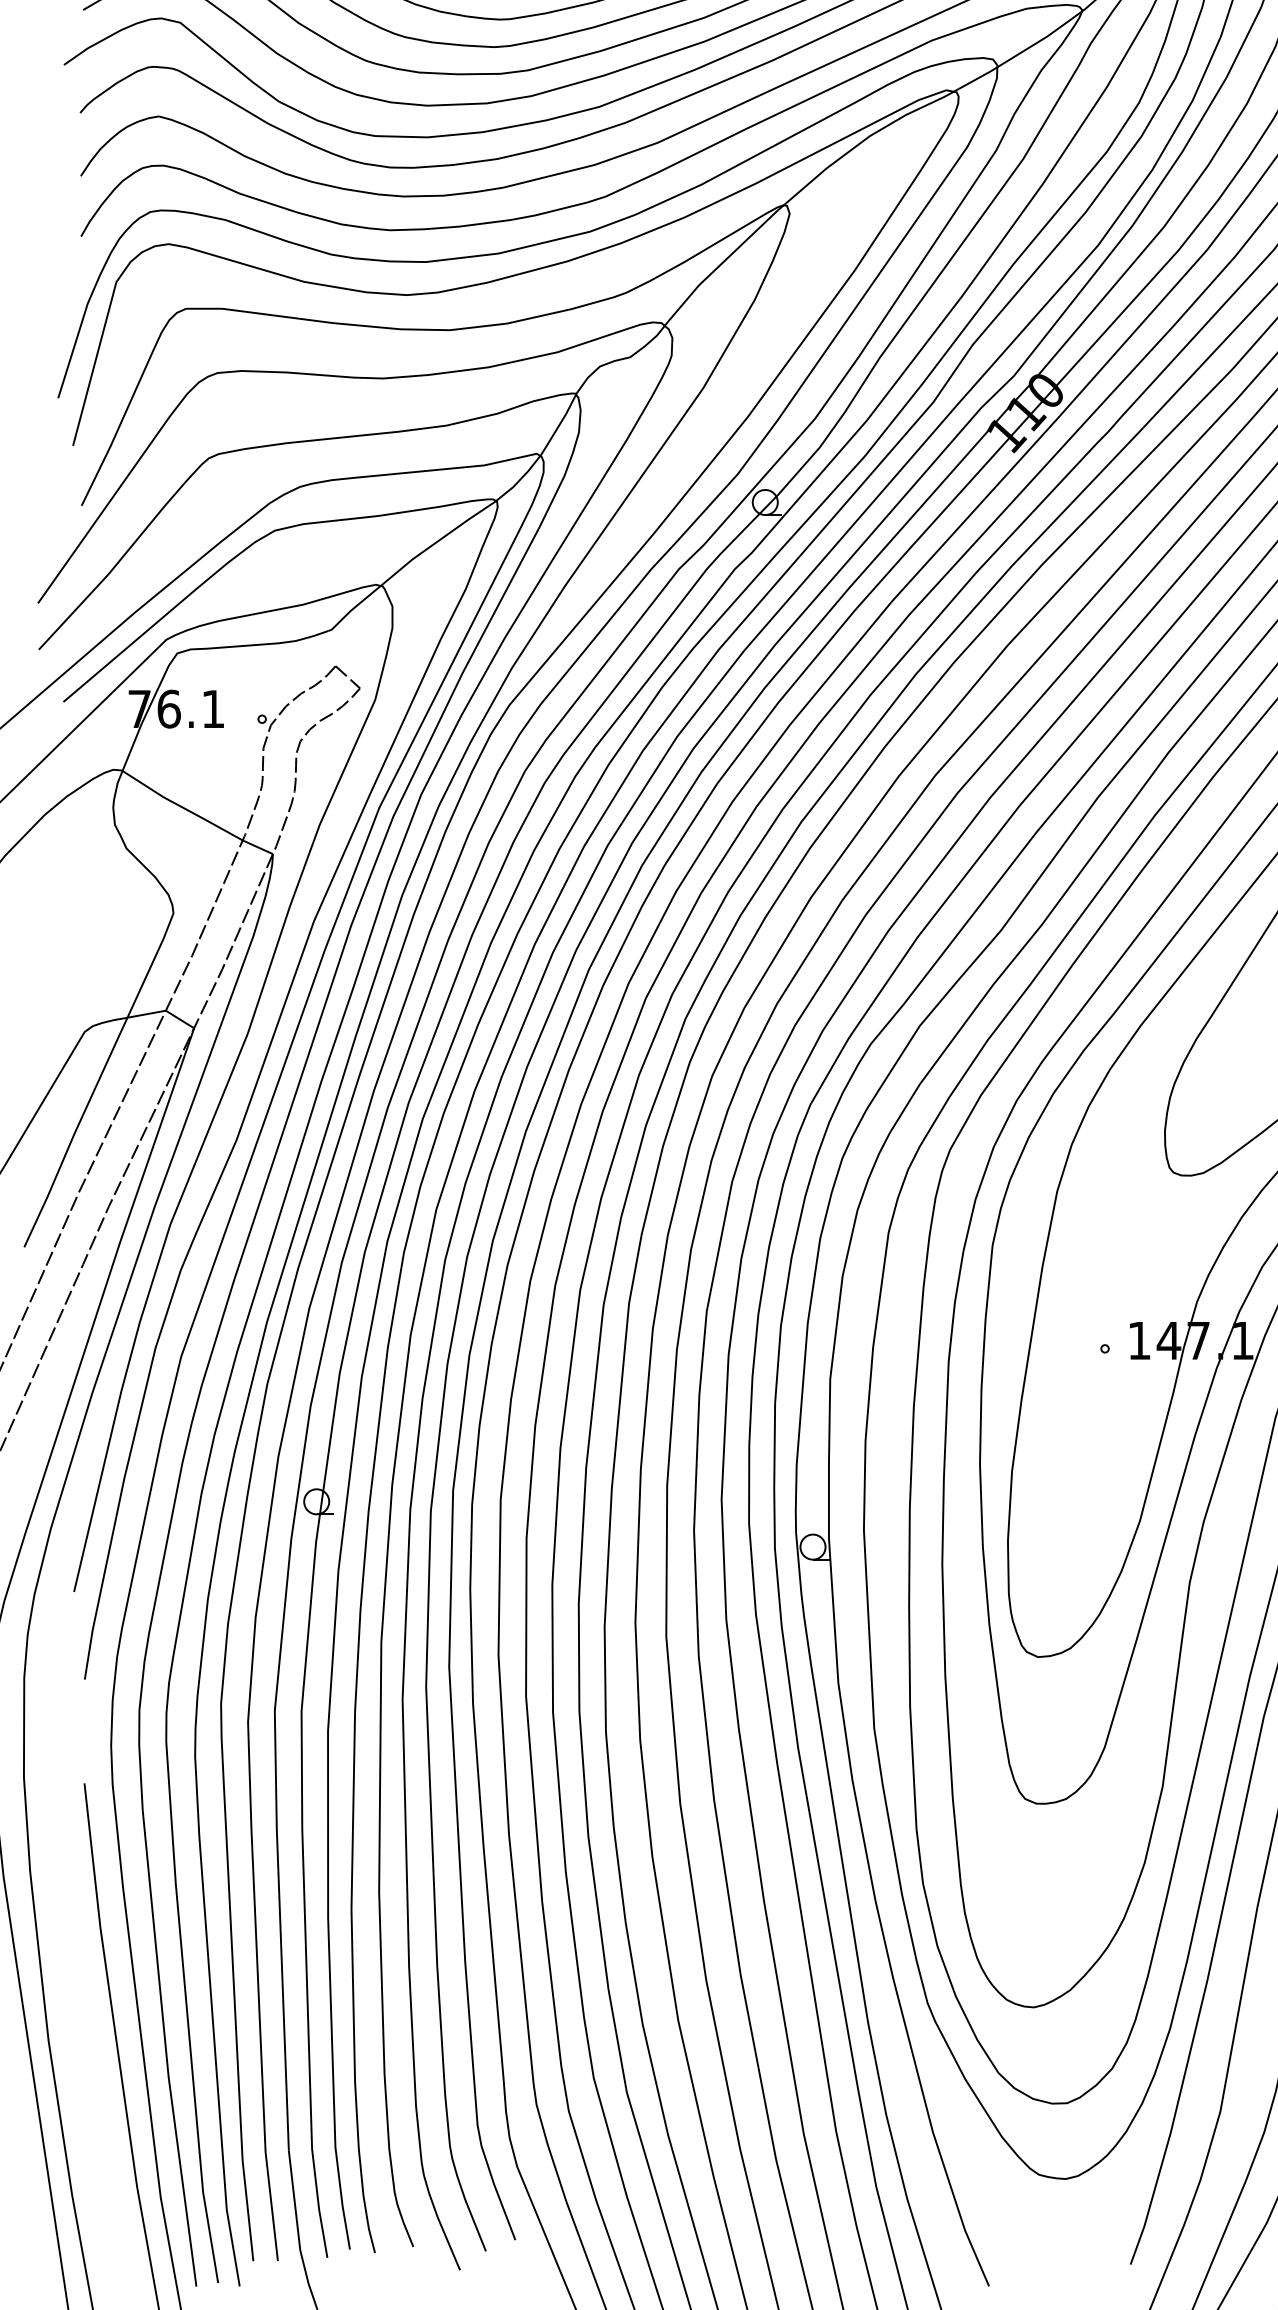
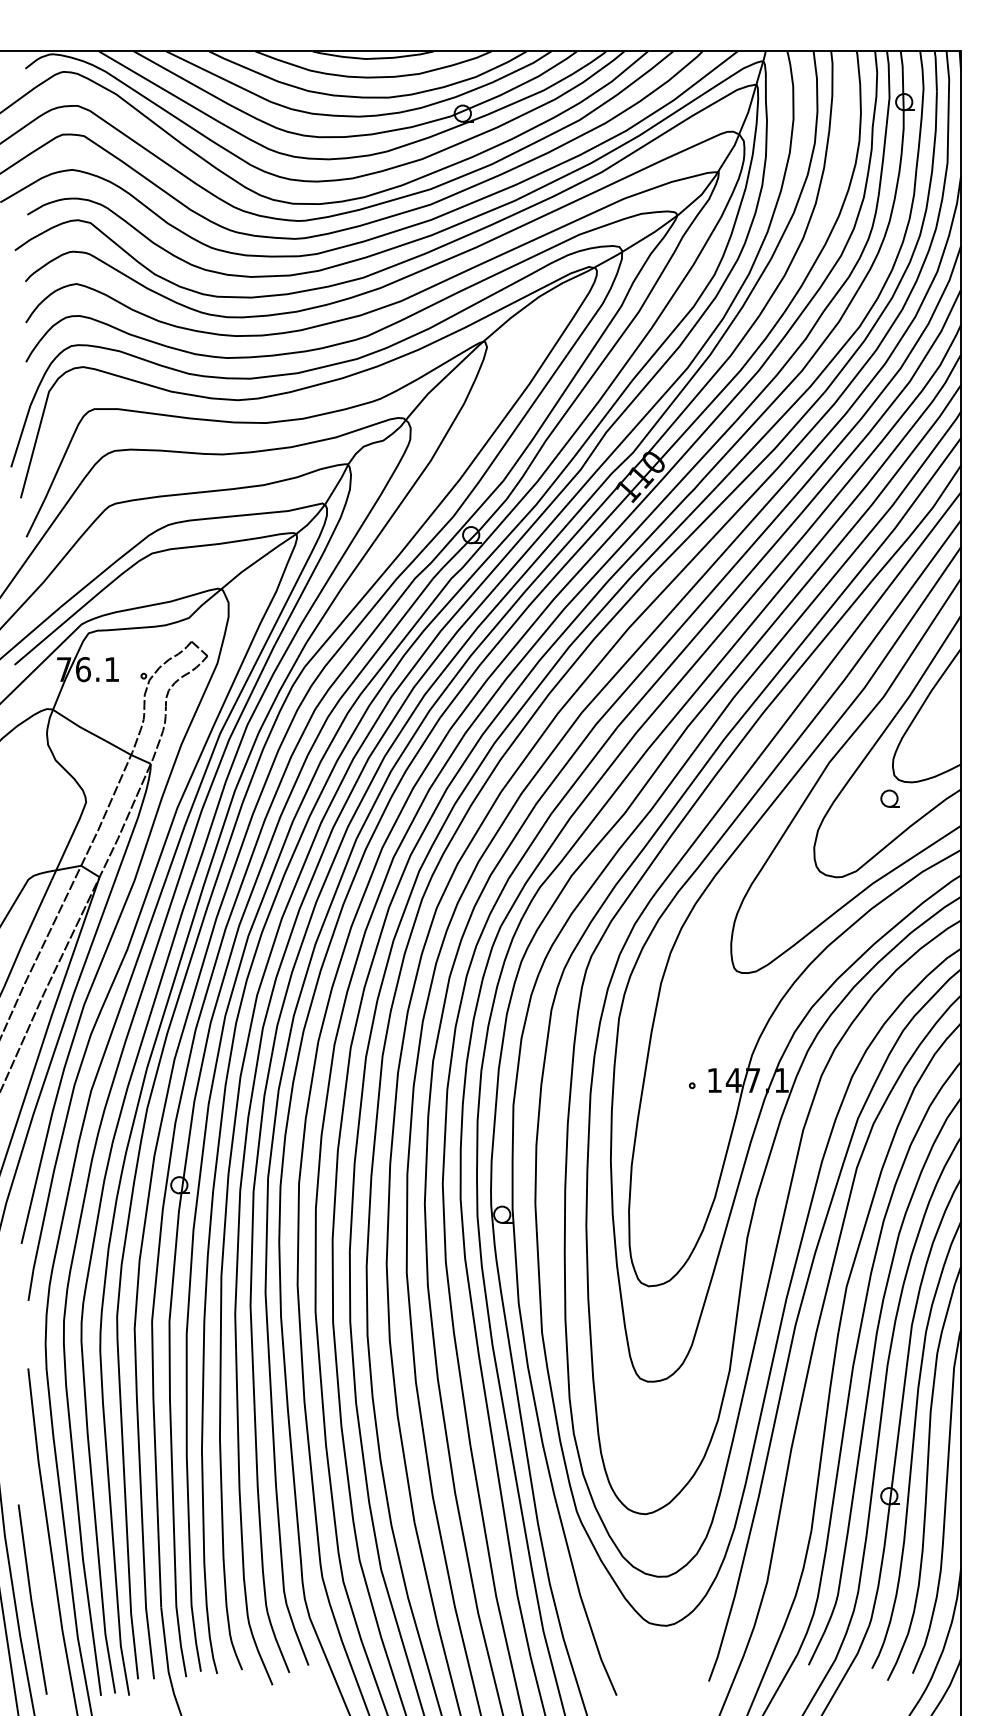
line: (90, 2138) -> (32, 1599), added

